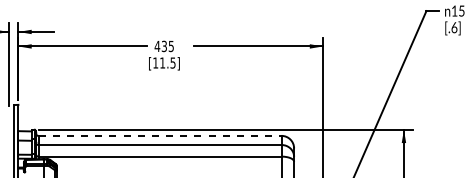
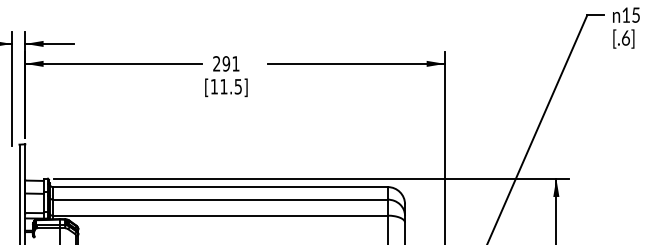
text: (163, 46) -> (225, 63), 435 -> 291
line: (160, 136) -> (220, 187), dashed -> solid

